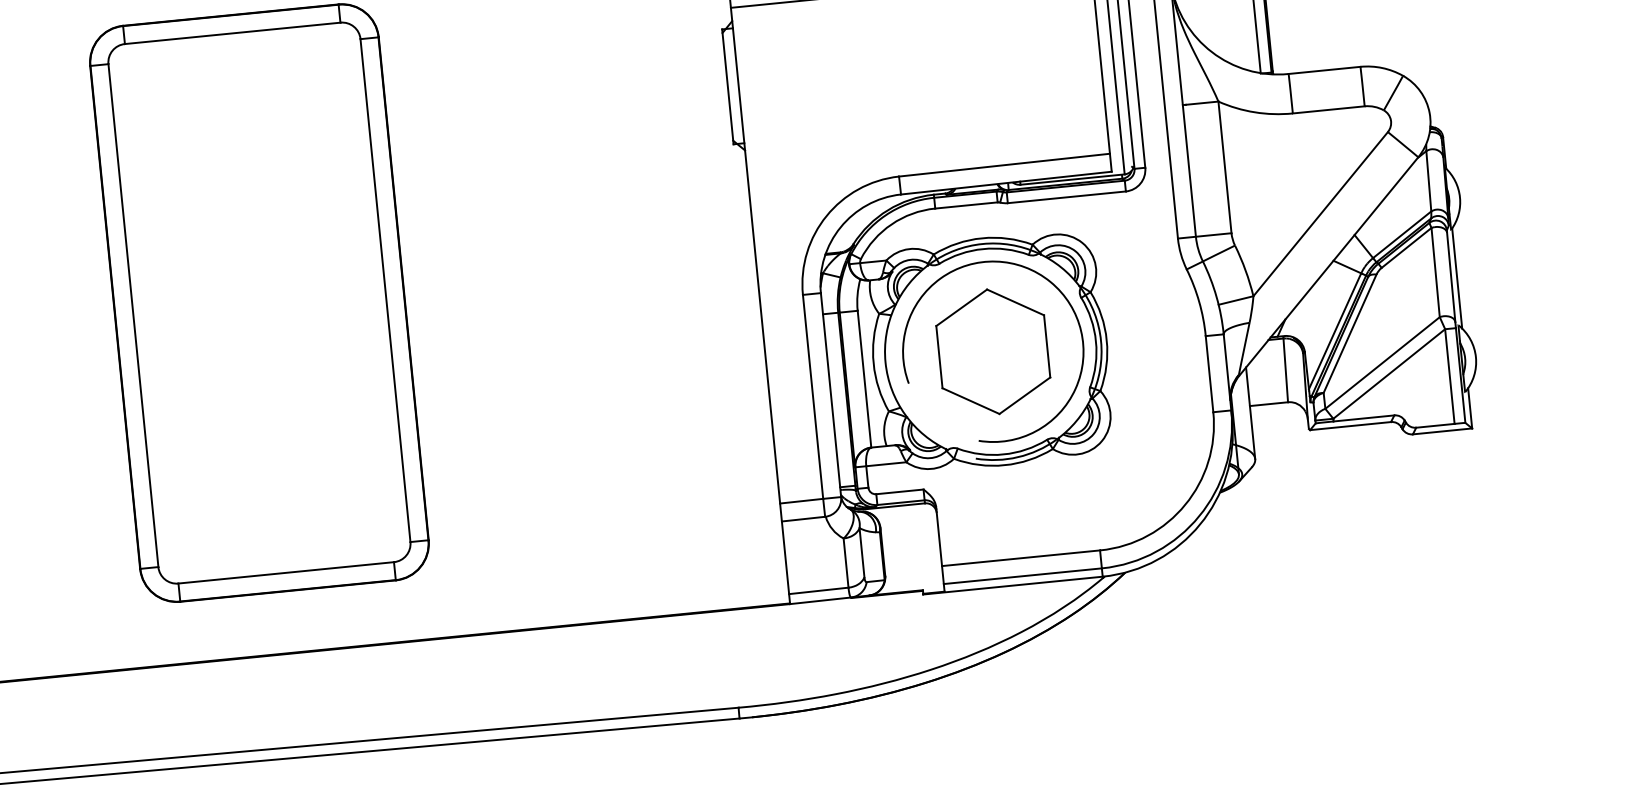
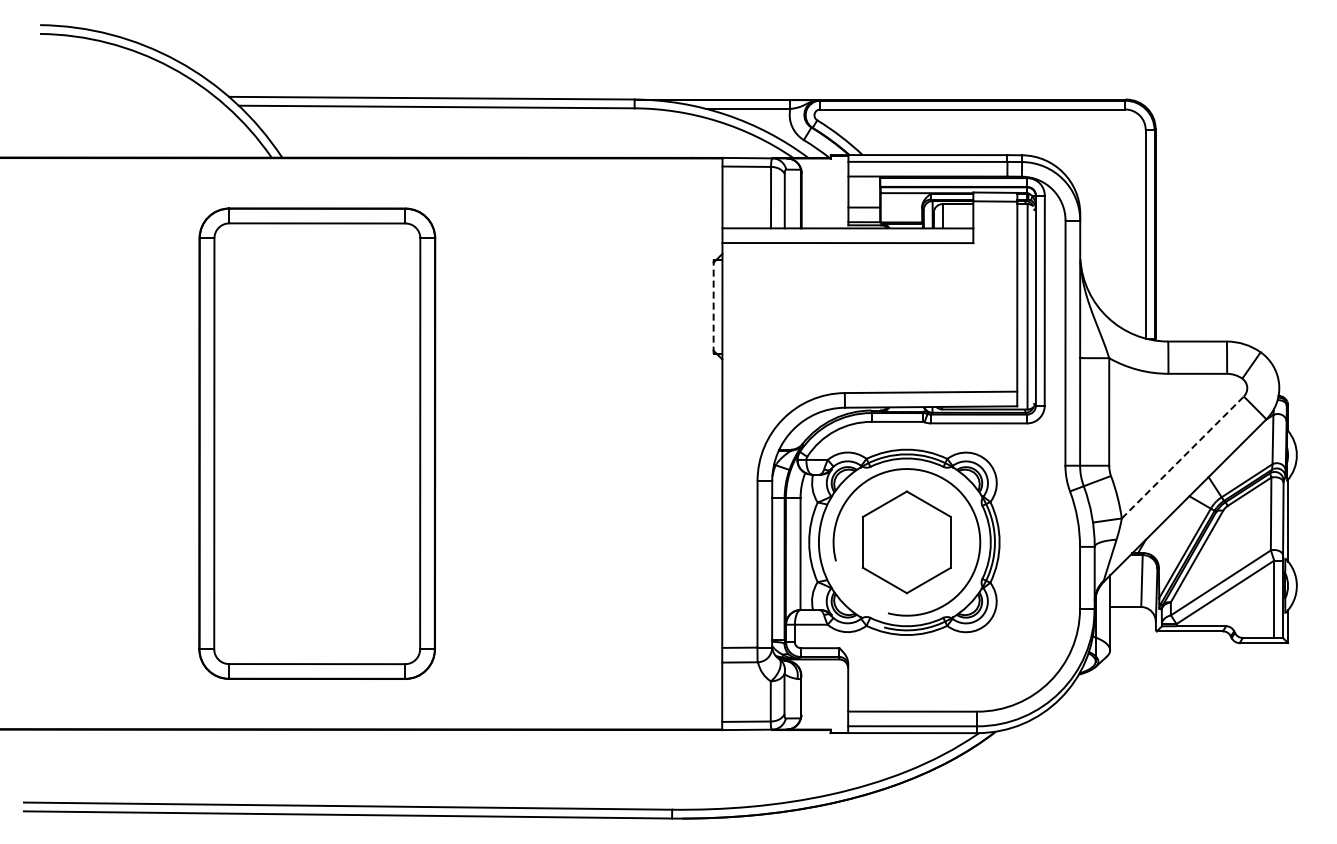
line: (727, 86) -> (713, 306), solid -> dashed
line: (1321, 214) -> (1183, 457), solid -> dashed

